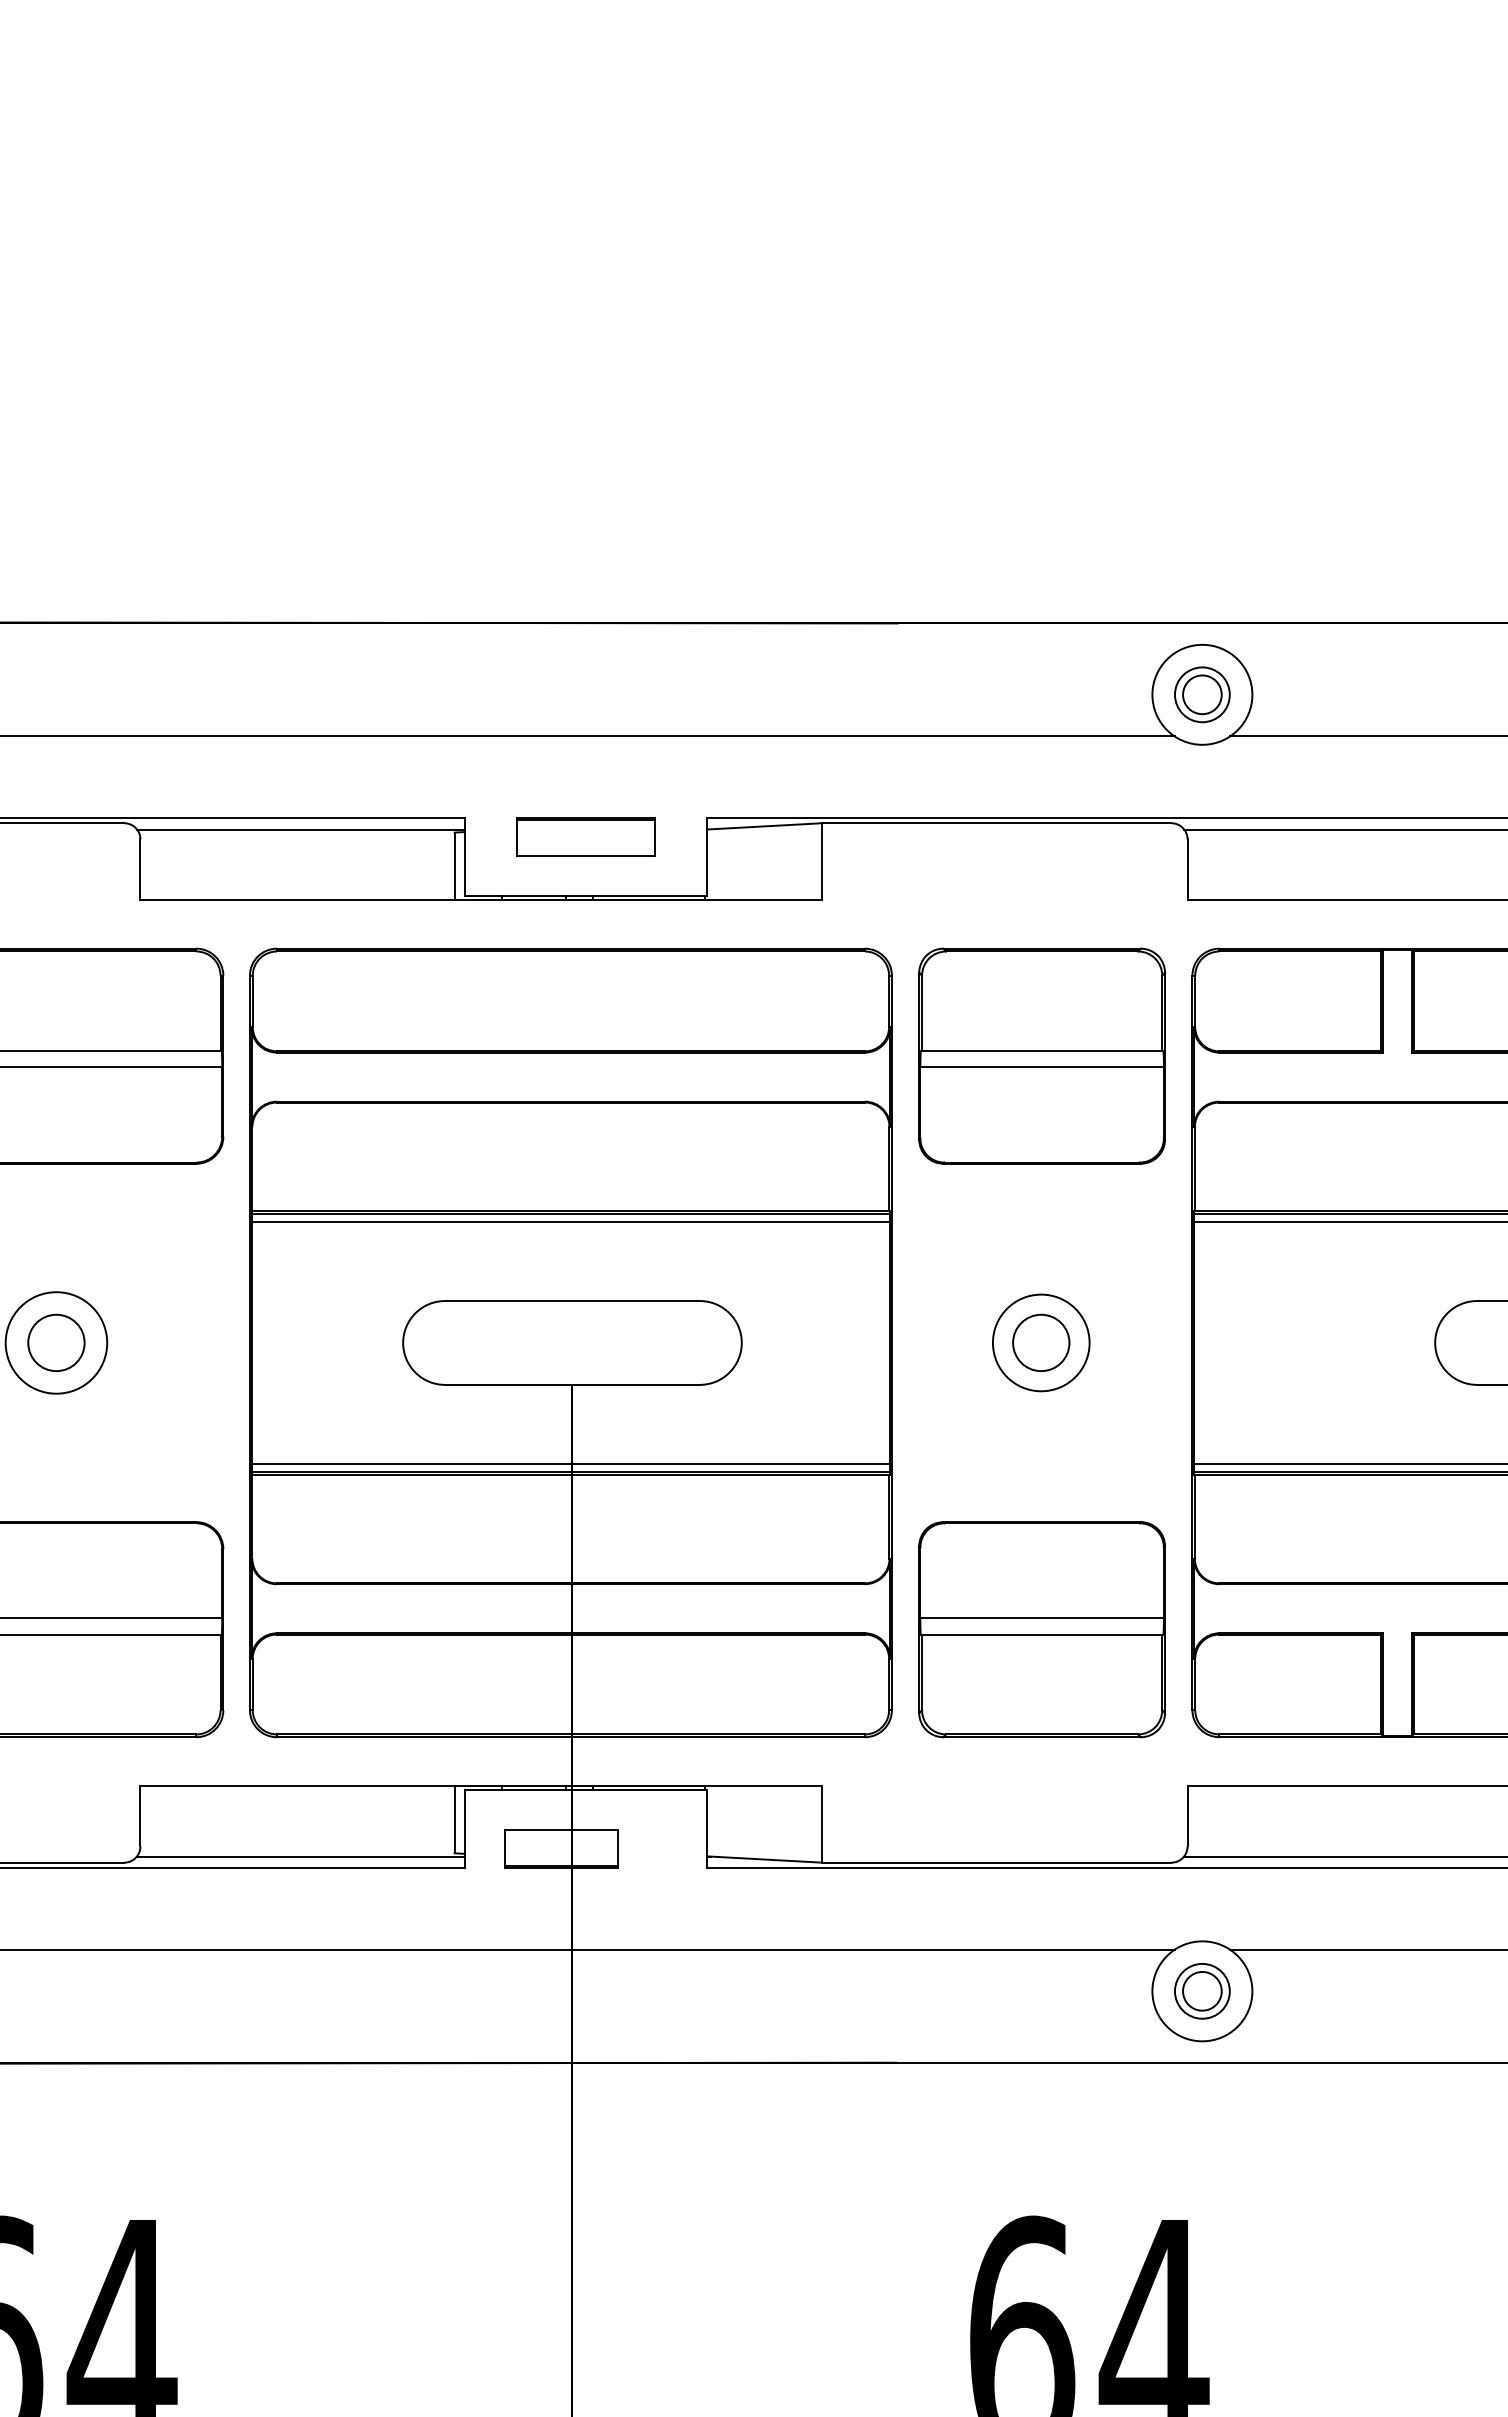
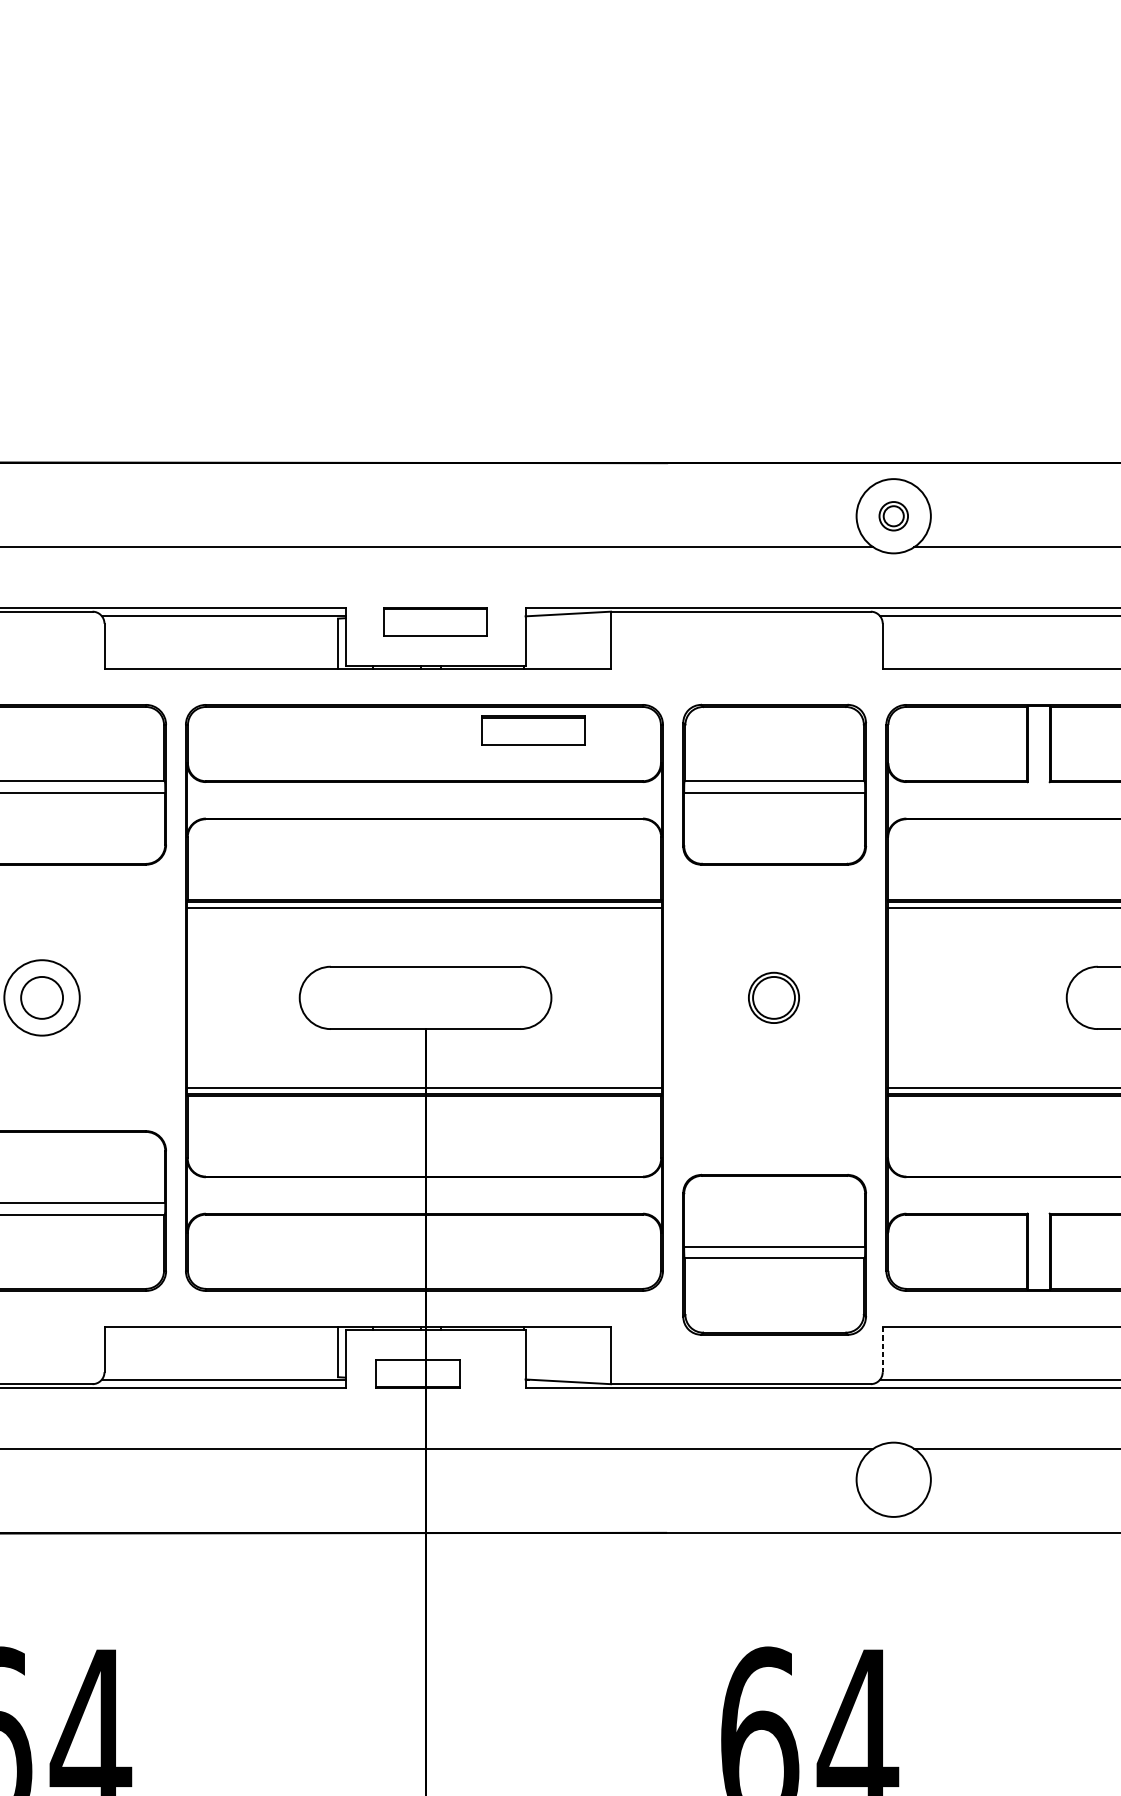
part: (1202, 694) -> (893, 515), size x0.7
part: (716, 982) -> (532, 730), added
circle: (1040, 1342) -> (773, 997), size x0.7
part: (1042, 1629) -> (774, 1254), moved
line: (1187, 1816) -> (882, 1349), solid -> dashed
part: (1202, 1991) -> (893, 1479), removed

